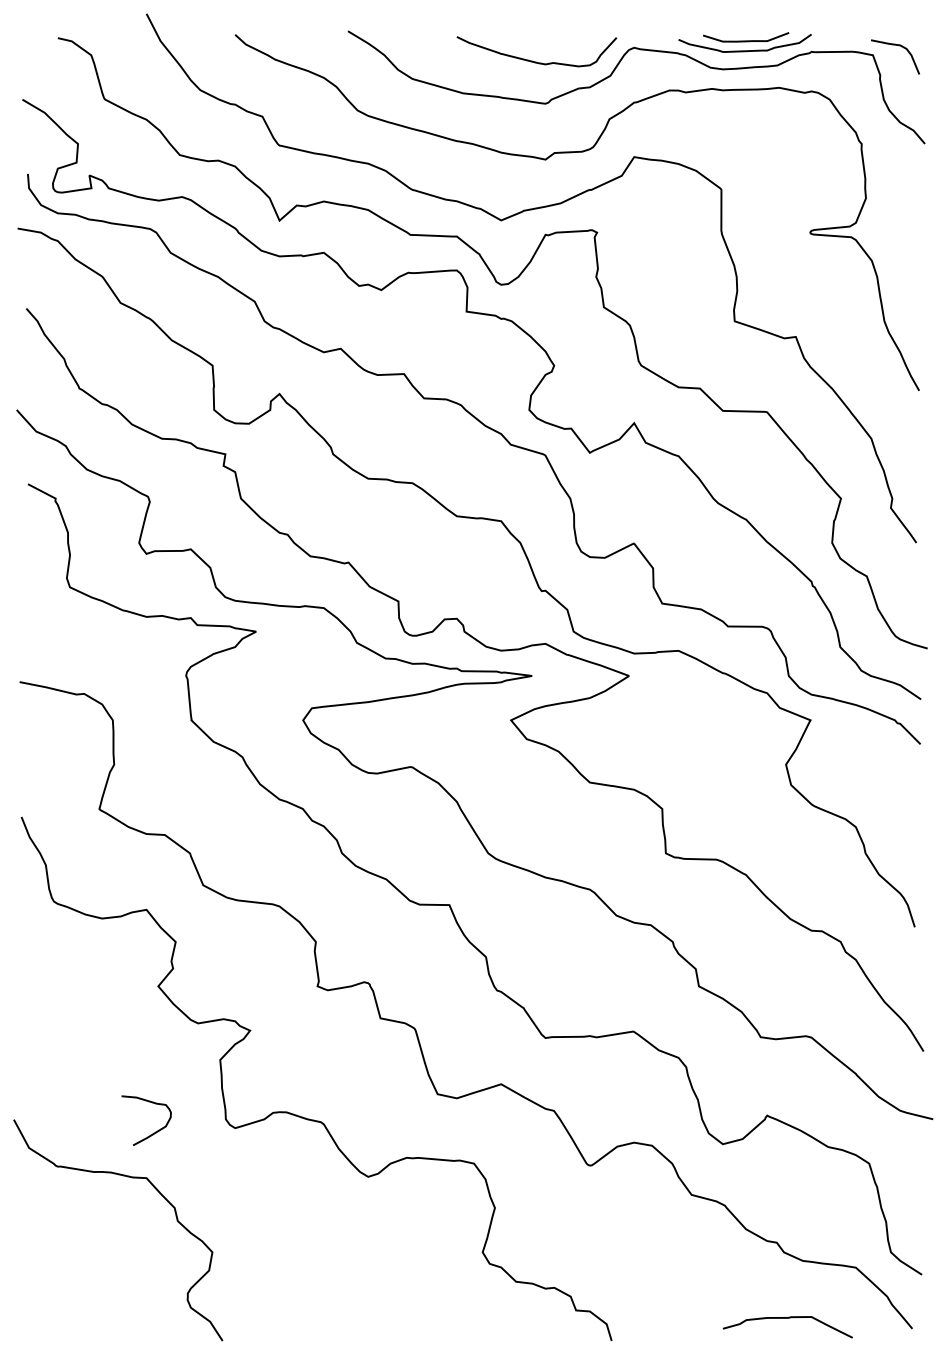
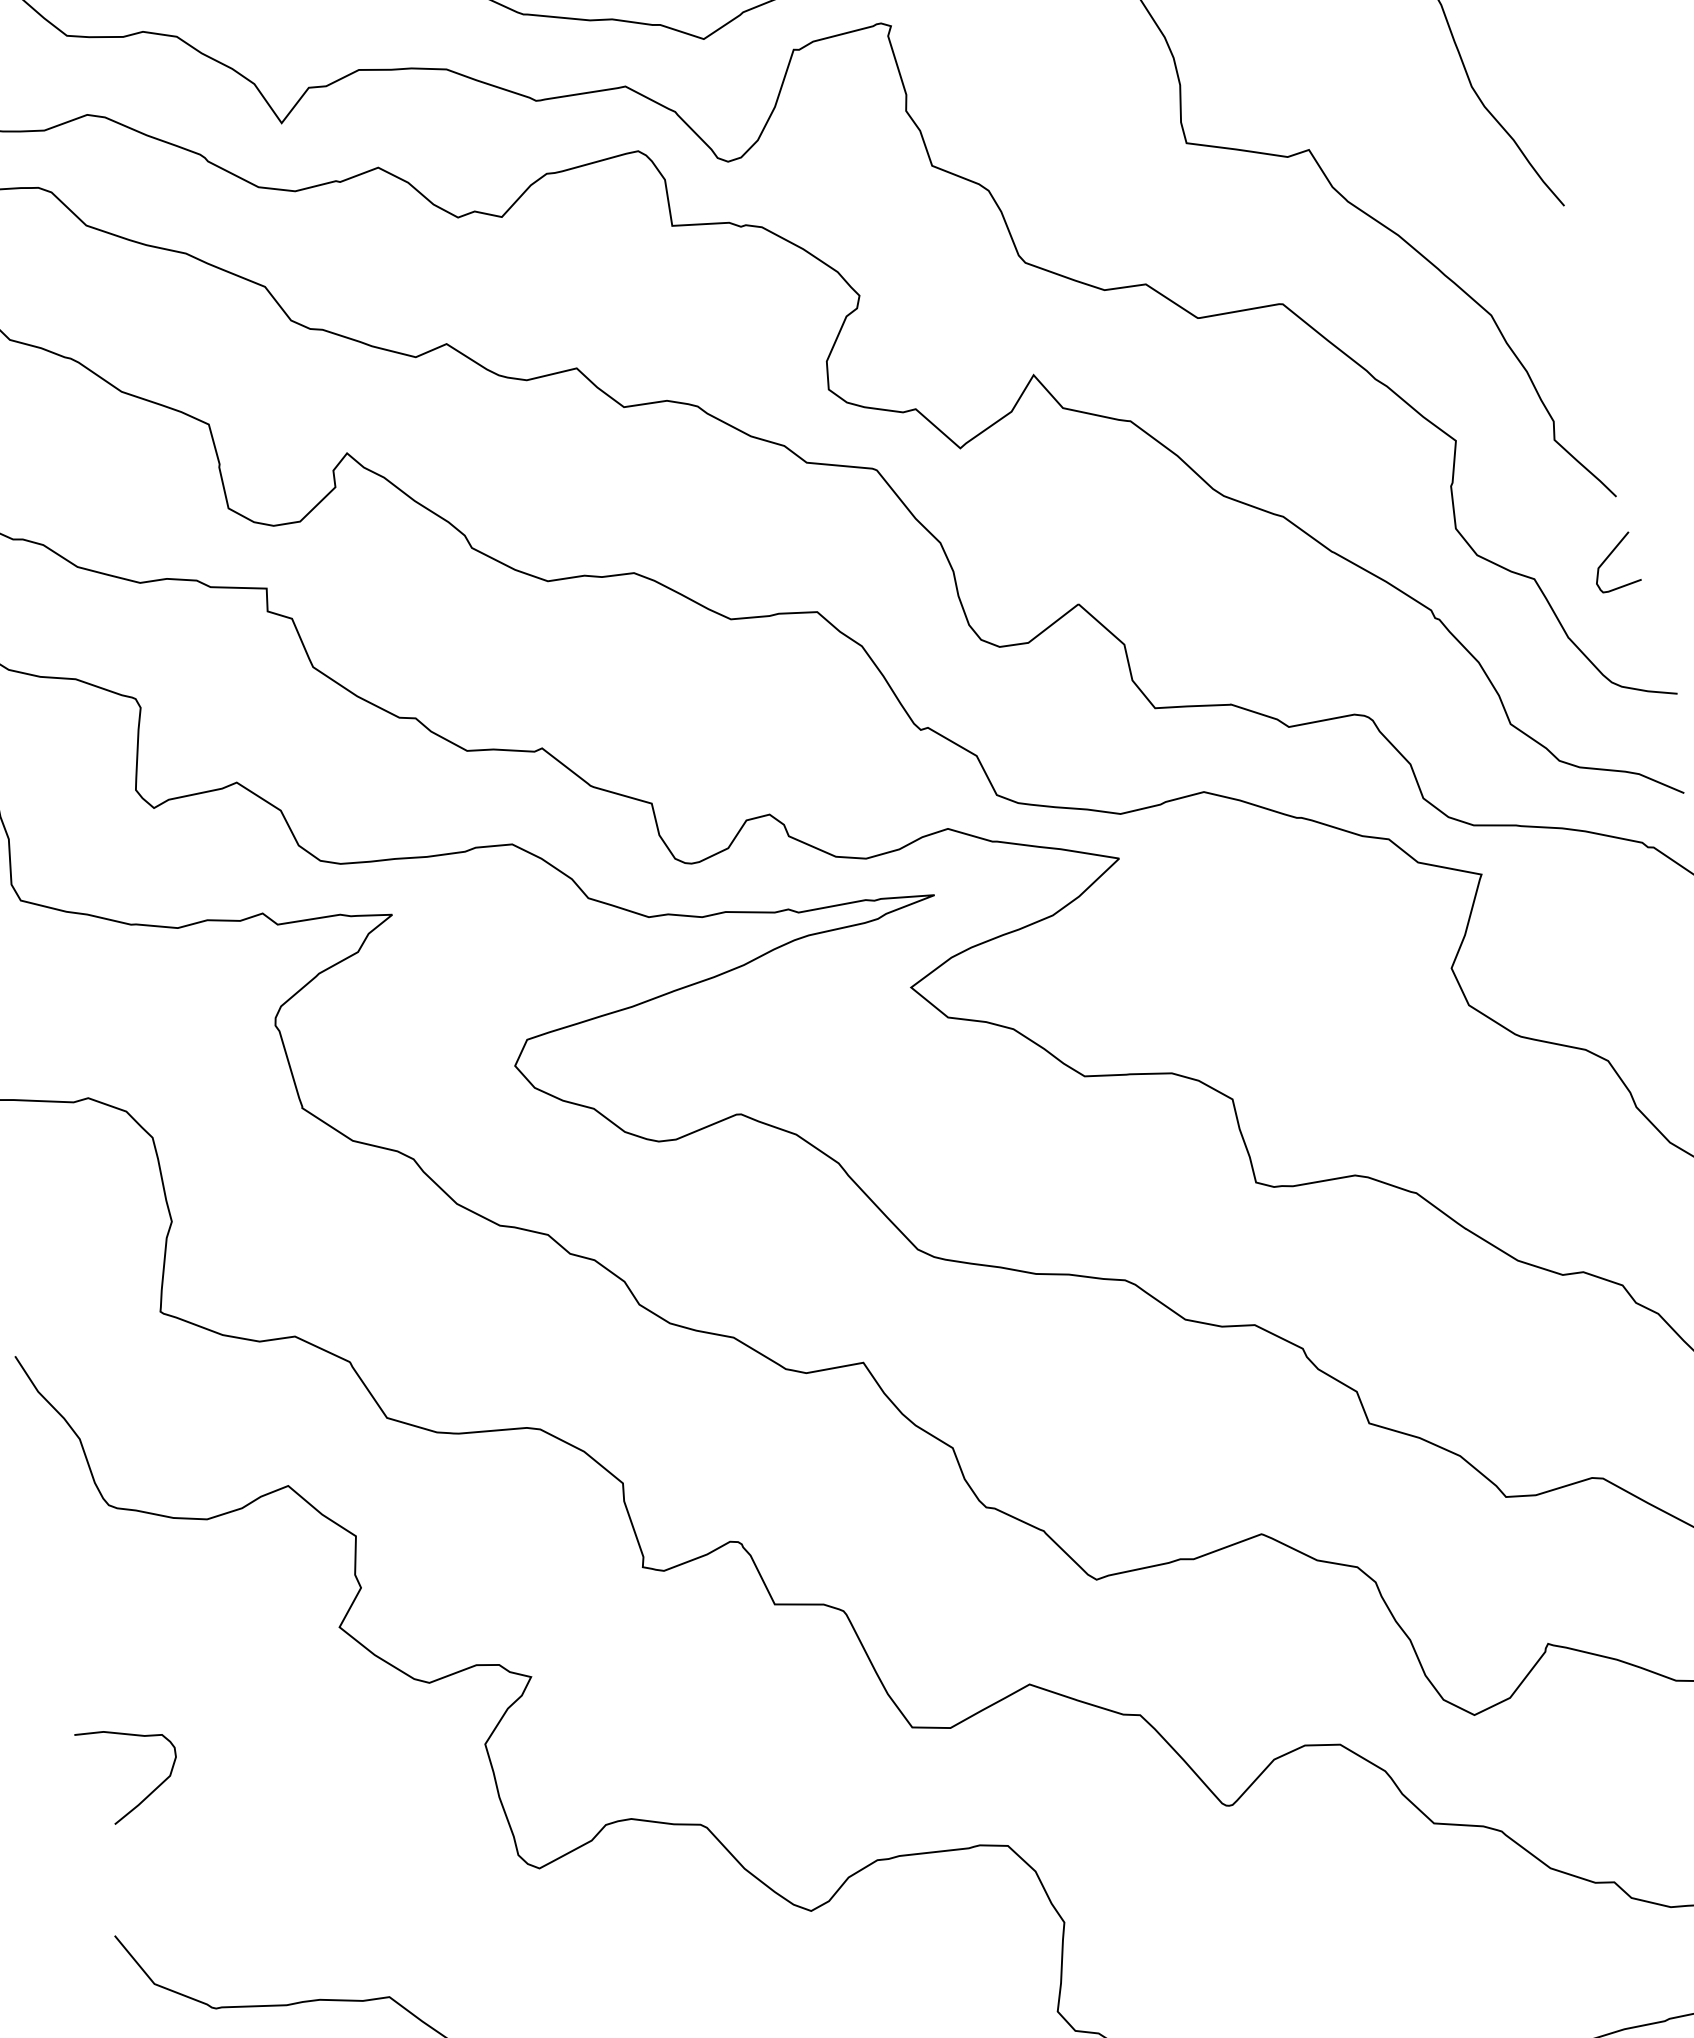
curve: (906, 573) -> (1608, 558), added
curve: (155, 1131) -> (152, 1789), moved

